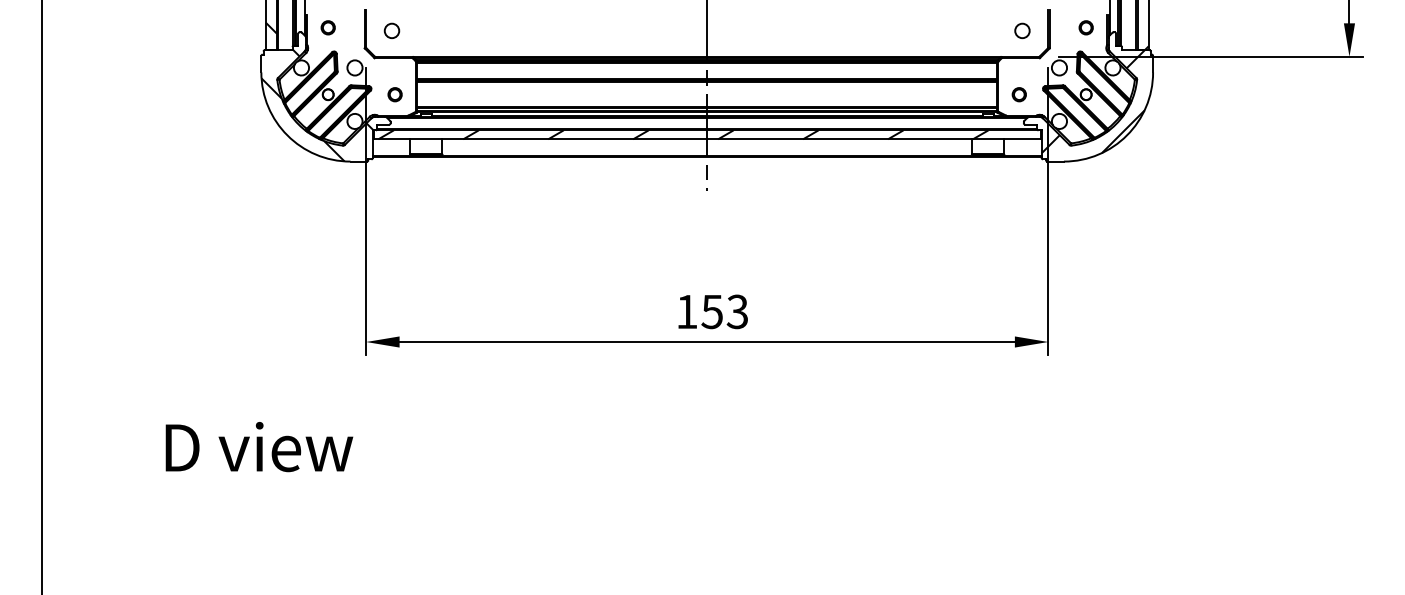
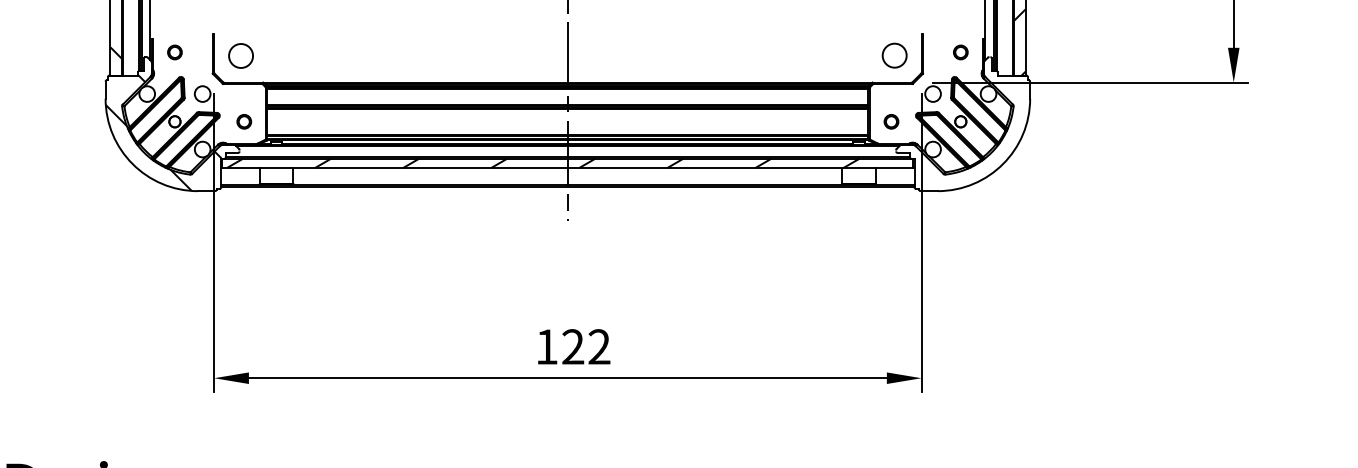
circle: (391, 30) -> (240, 55), size x1.6
circle: (1022, 30) -> (894, 55), size x1.6
hatch: (1092, 101) -> (967, 128), removed
text: (724, 311) -> (585, 346), 153 -> 122

